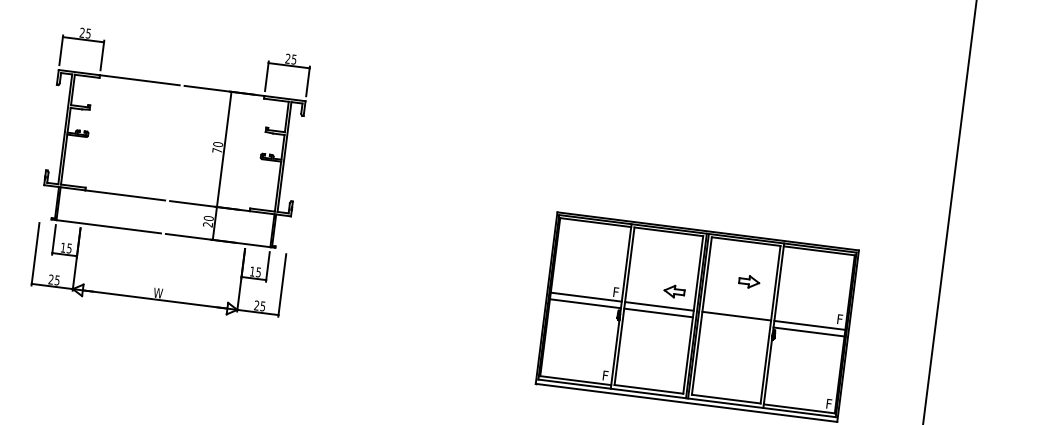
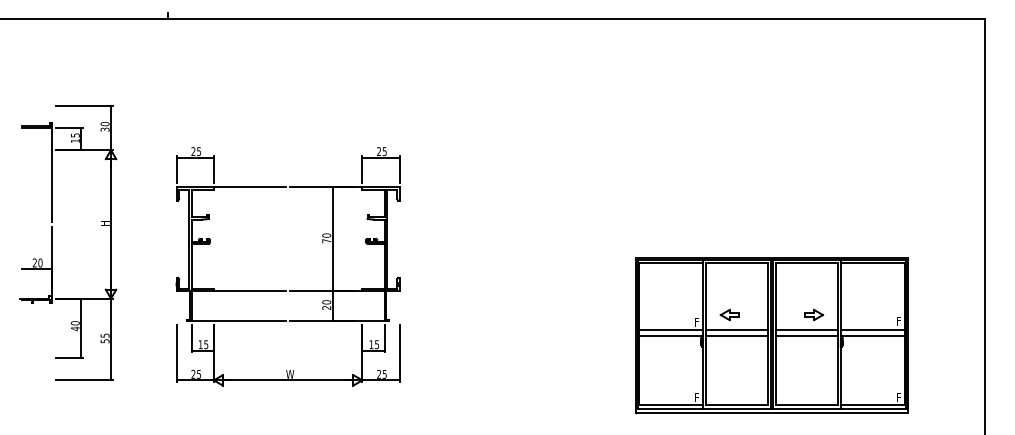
part: (748, 281) -> (813, 314), moved
part: (674, 292) -> (729, 315), moved
line: (735, 322) -> (806, 335), added

